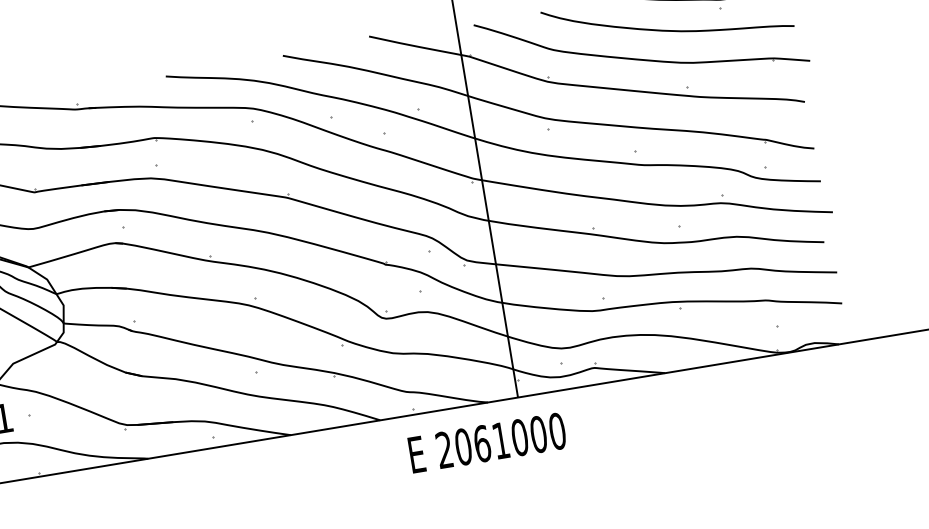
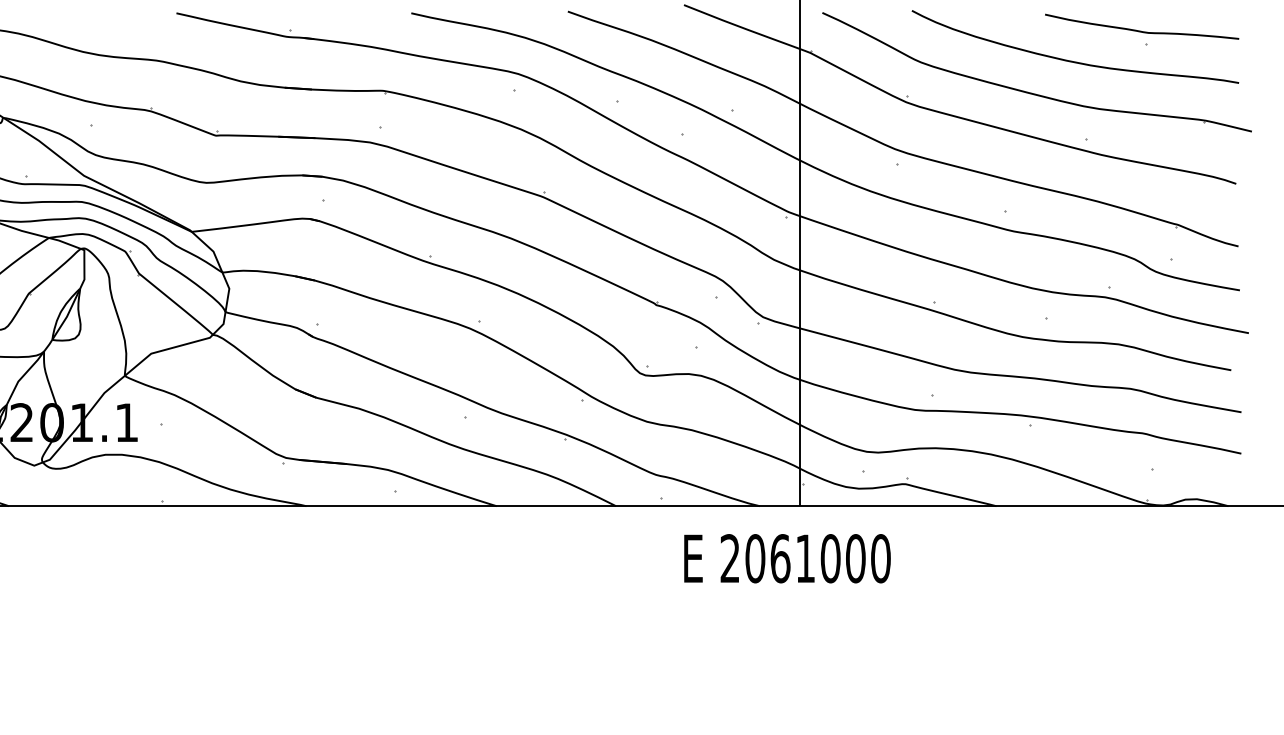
text: (487, 442) -> (787, 558), moved

